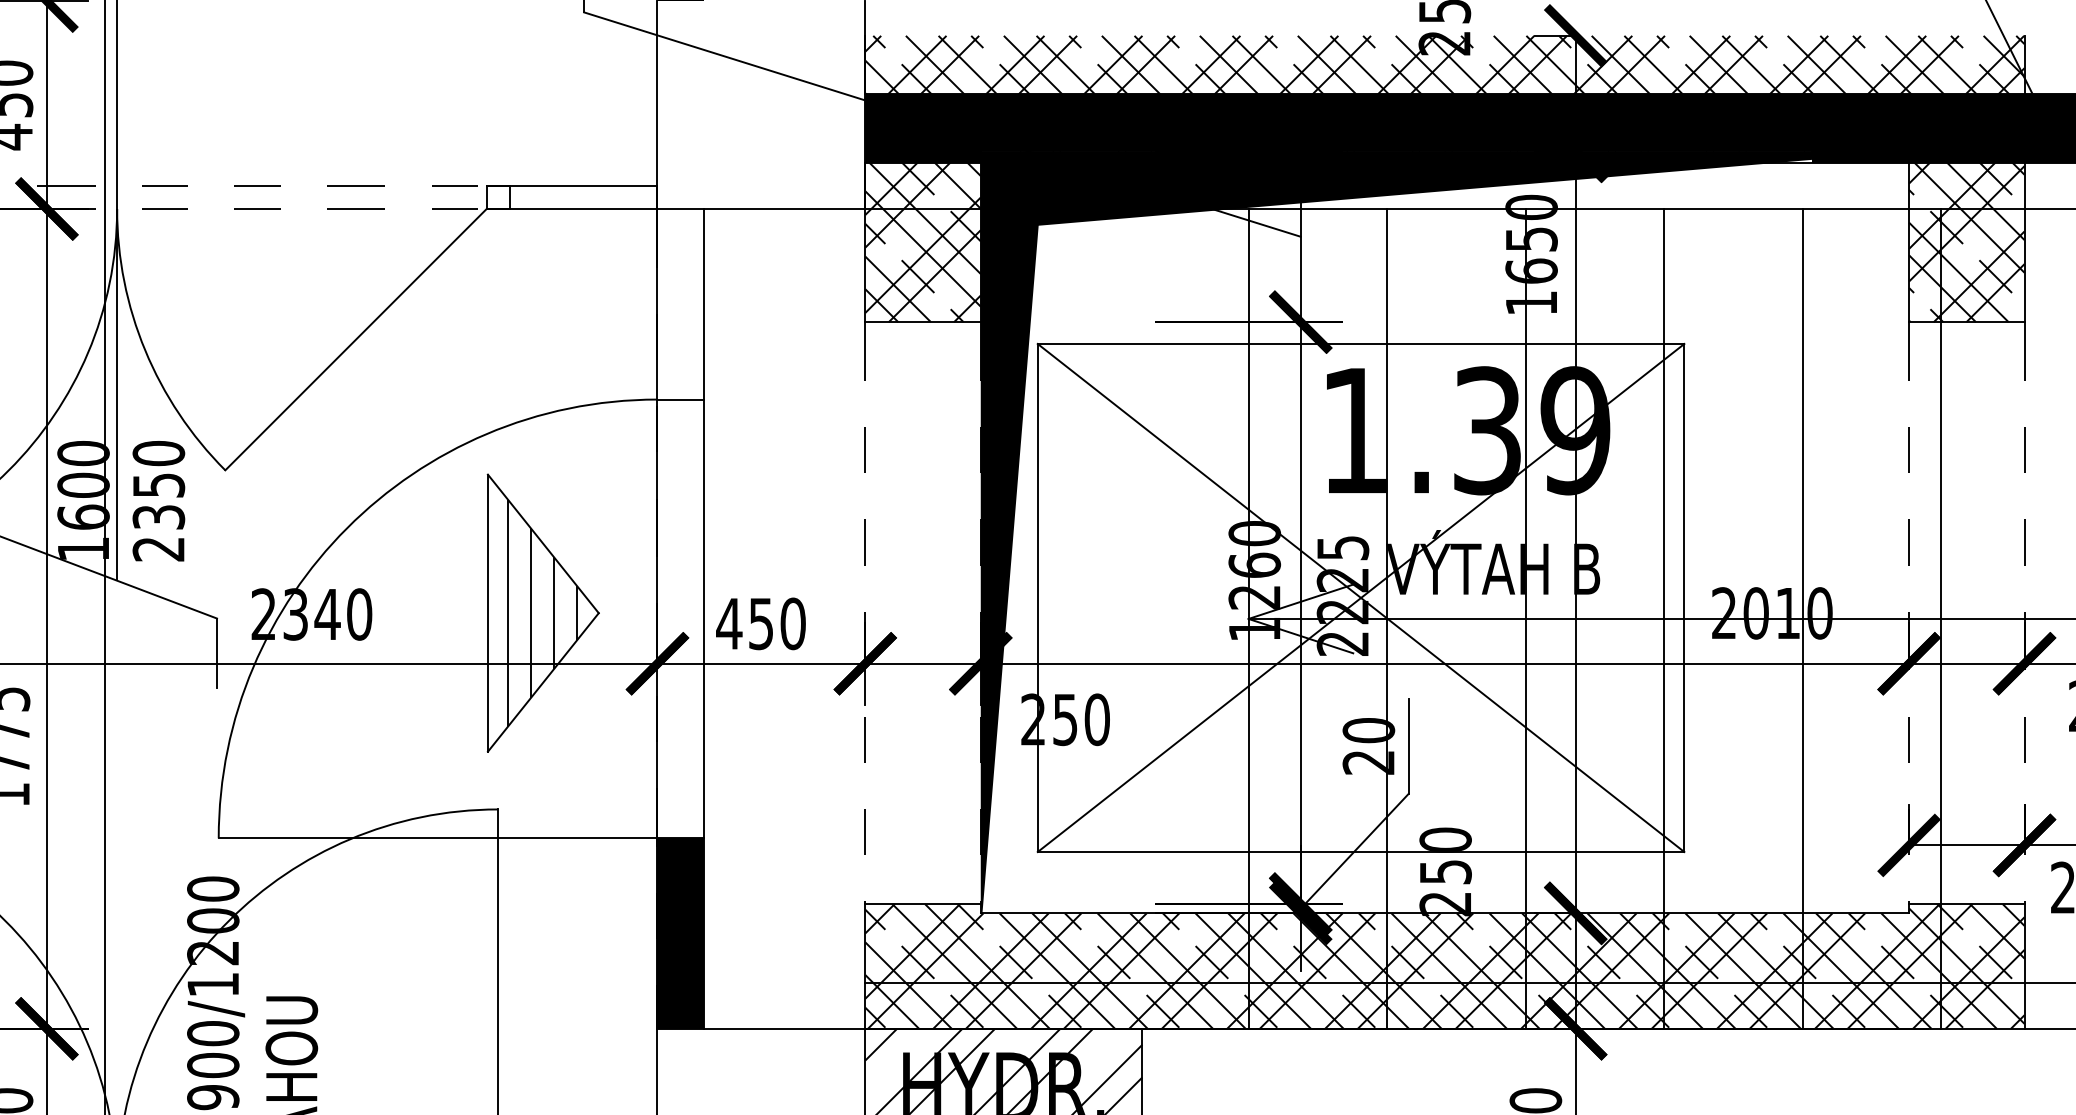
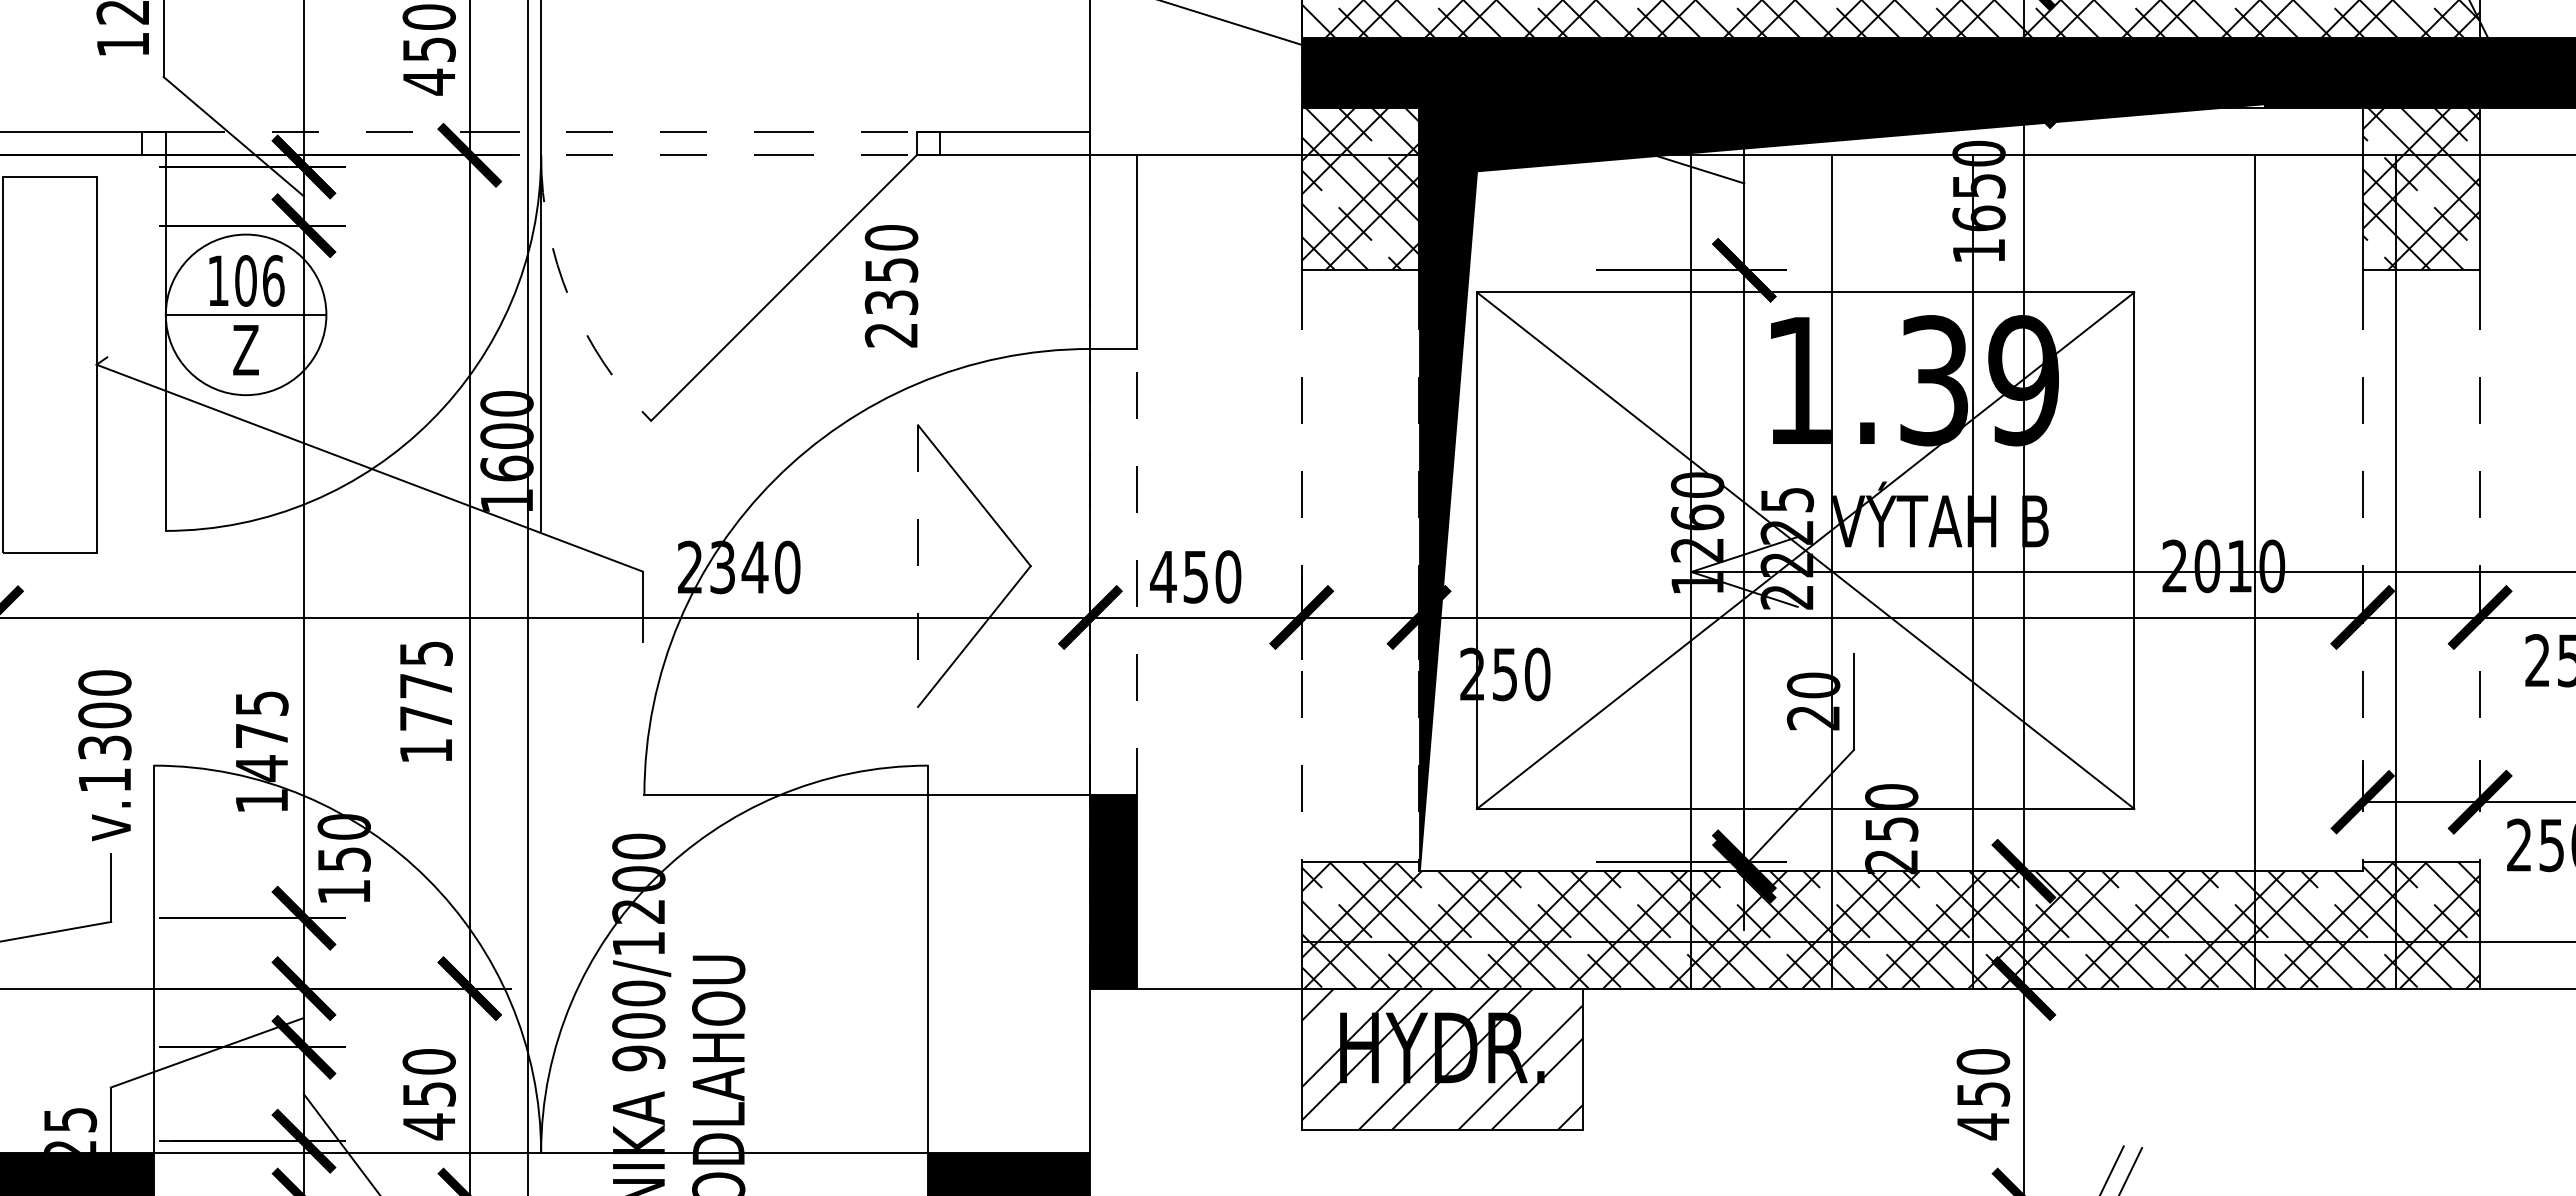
arc: (145, 350) -> (569, 299), solid -> dashed
text: (158, 501) -> (891, 286), moved
hatch: (542, 612) -> (973, 565), removed
line: (488, 613) -> (918, 566), solid -> dashed
line: (703, 618) -> (1137, 571), solid -> dashed
line: (1663, 618) -> (2113, 571), removed

